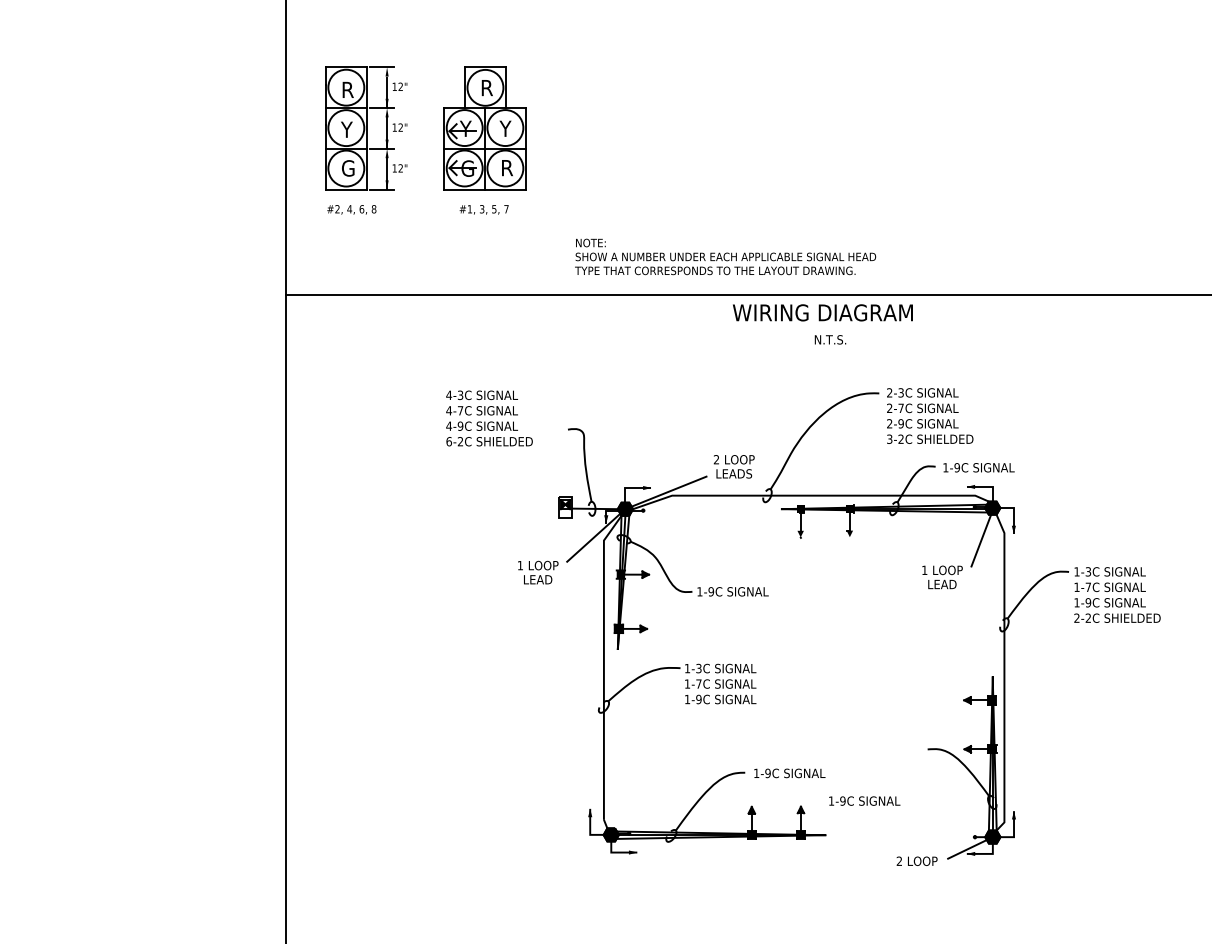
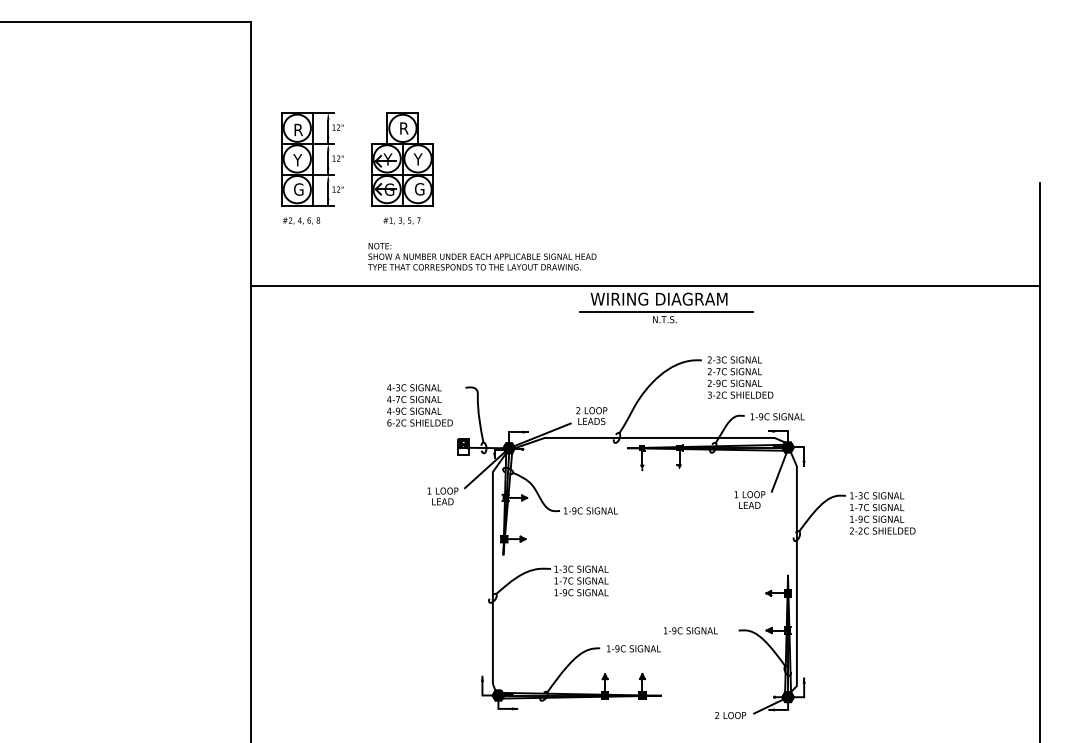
text: (507, 168) -> (419, 189), R -> G
text: (725, 256) -> (482, 256), moved
line: (831, 329) -> (665, 311), added
text: (488, 418) -> (419, 405), moved
text: (864, 800) -> (690, 630), moved

